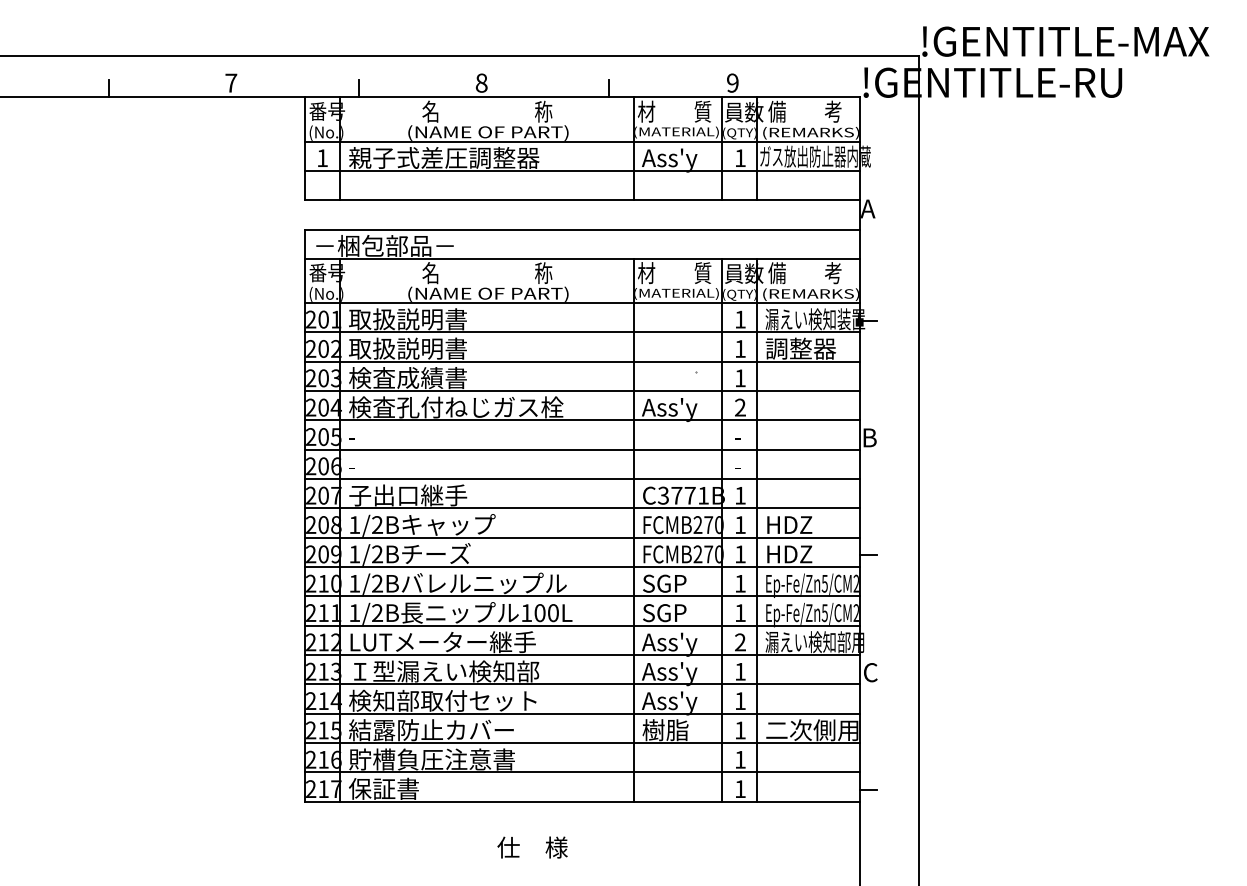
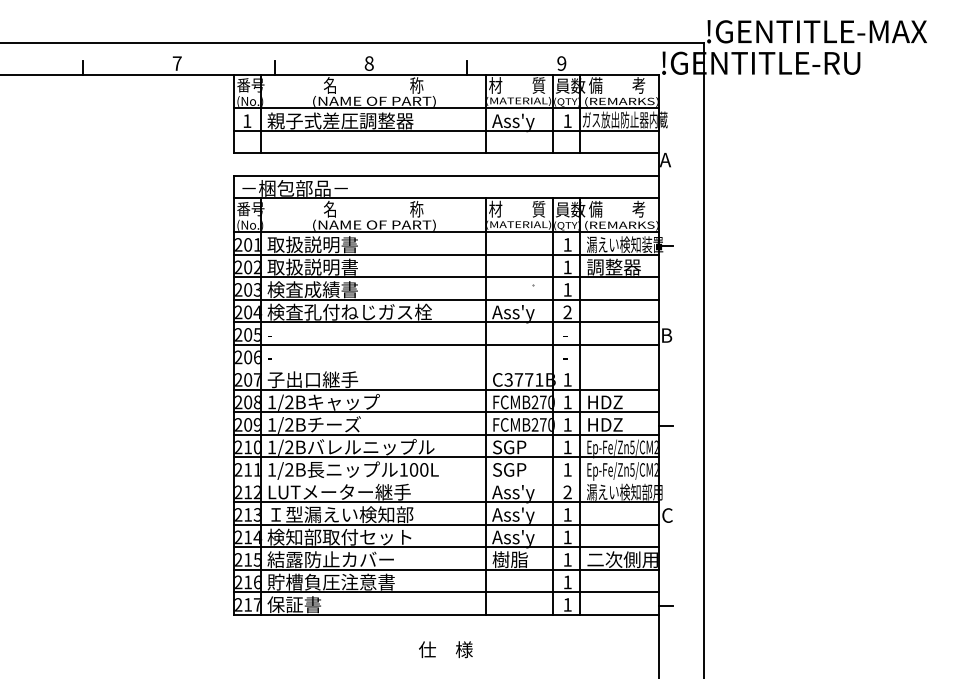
line: (582, 478) -> (446, 366), removed
line: (582, 625) -> (446, 479), removed
text: (532, 847) -> (445, 649), moved

